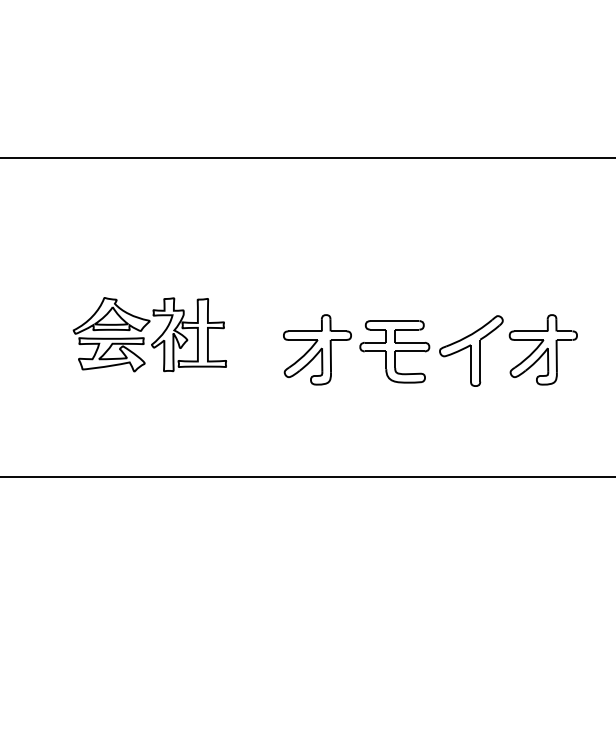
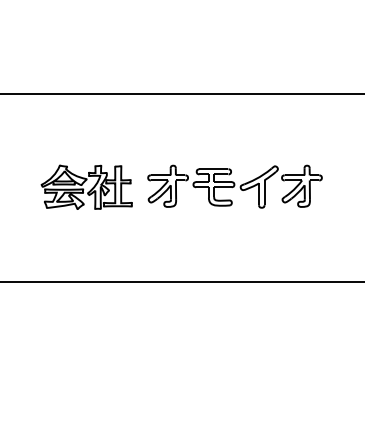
part: (149, 333) -> (86, 186), moved
part: (429, 350) -> (234, 186), moved

